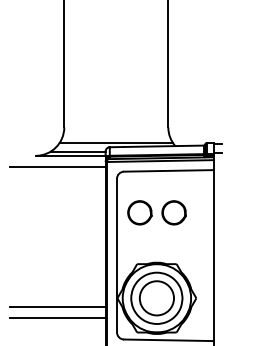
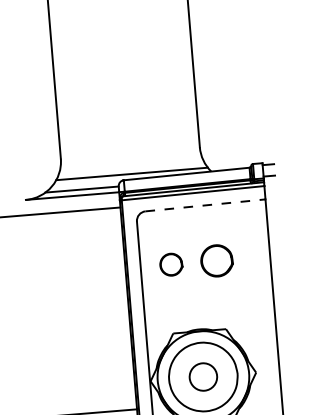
line: (168, 170) -> (204, 204), solid -> dashed
part: (139, 212) -> (170, 264), size x0.7
circle: (156, 298) -> (202, 377), size x0.6
line: (57, 306) -> (71, 398), removed

